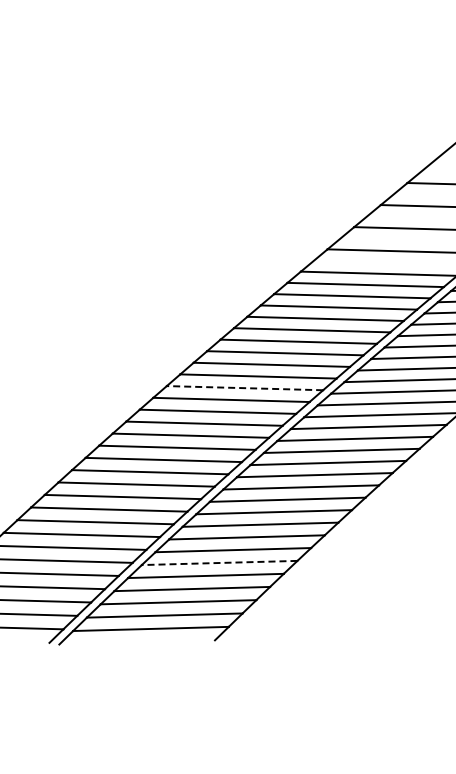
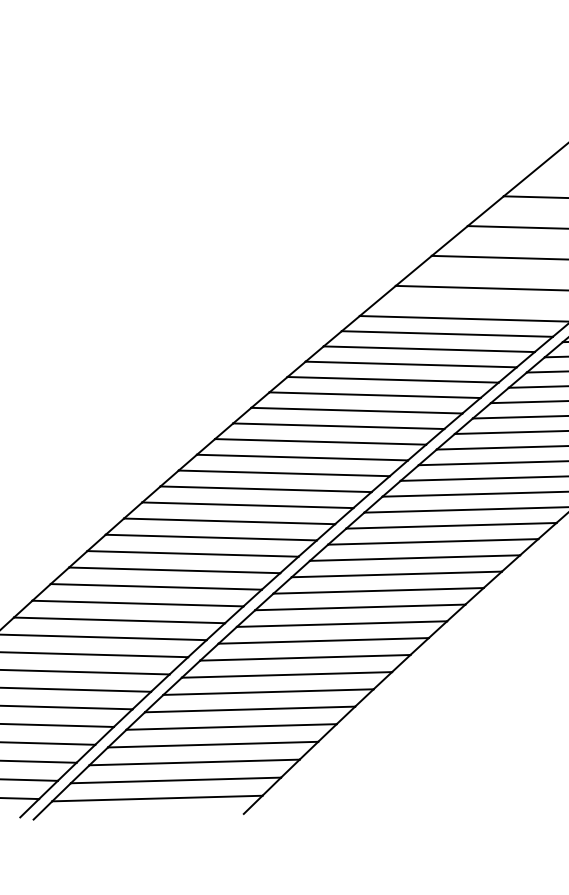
line: (244, 388) -> (283, 473), dashed -> solid
line: (219, 562) -> (249, 708), dashed -> solid

